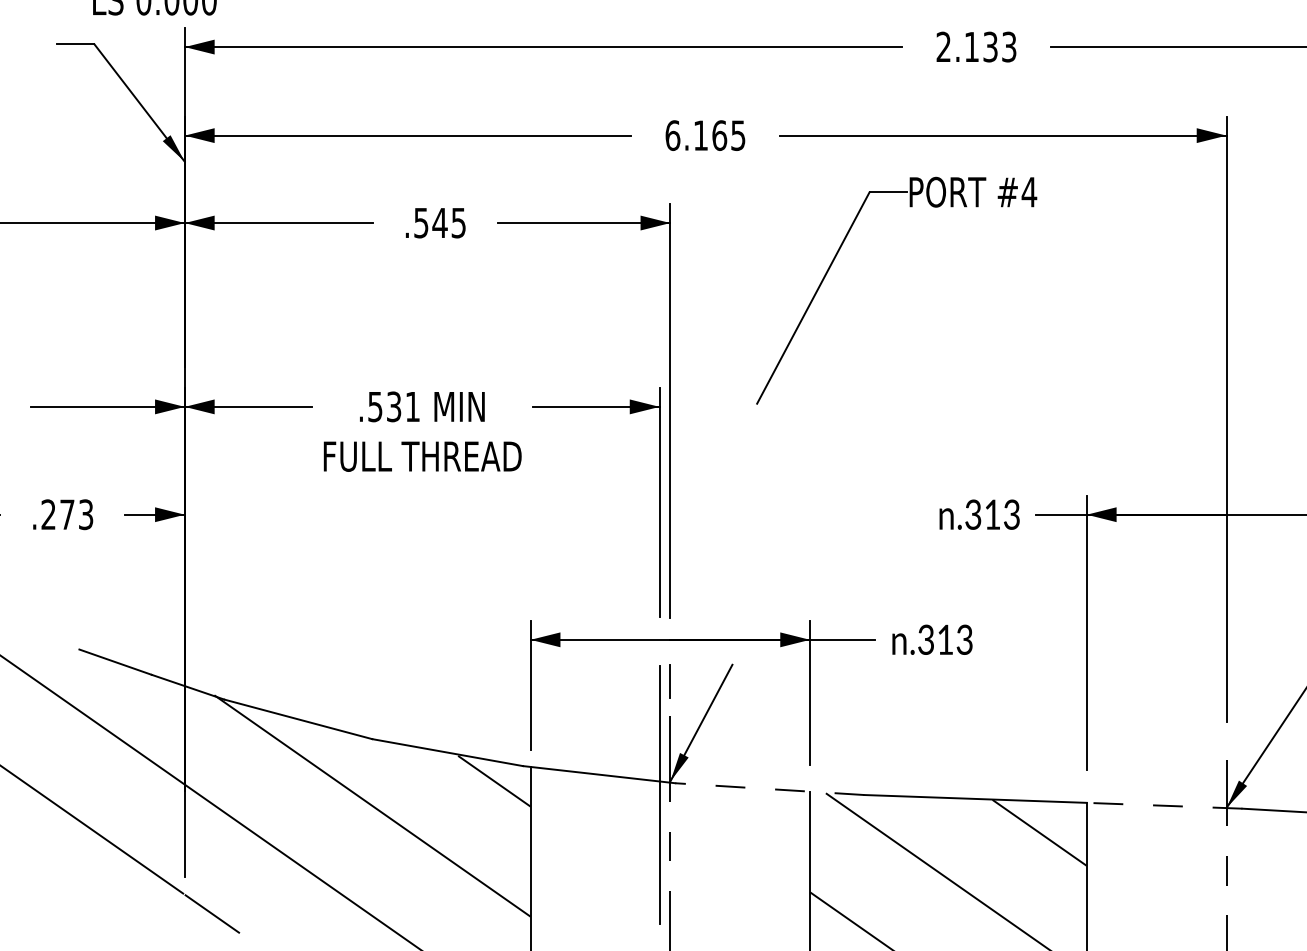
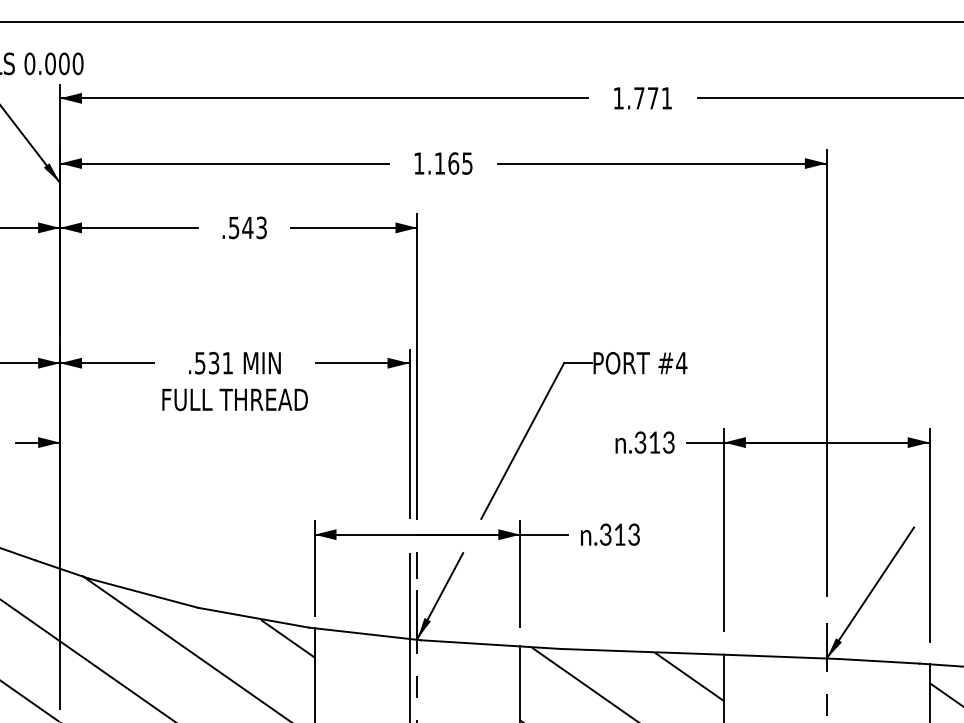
text: (976, 47) -> (642, 98), 2.133 -> 1.771
text: (673, 135) -> (419, 163), 6.165 -> 1.165
text: (458, 222) -> (261, 227), .545 -> .543
part: (838, 253) -> (541, 408), moved
line: (769, 789) -> (490, 644), dashed -> solid
line: (1163, 805) -> (780, 656), dashed -> solid

